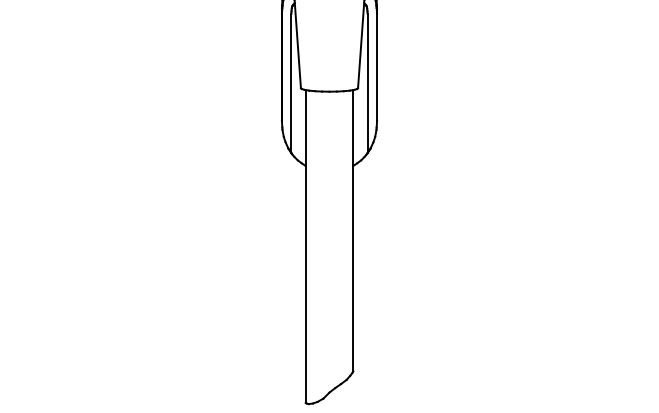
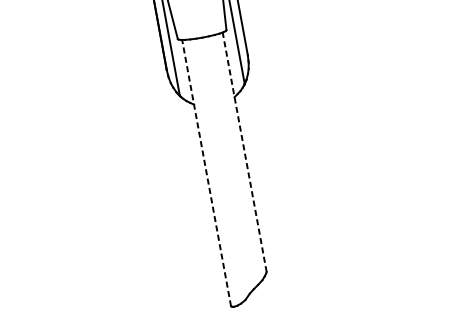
line: (353, 230) -> (244, 152), solid -> dashed
line: (305, 245) -> (206, 172), solid -> dashed

